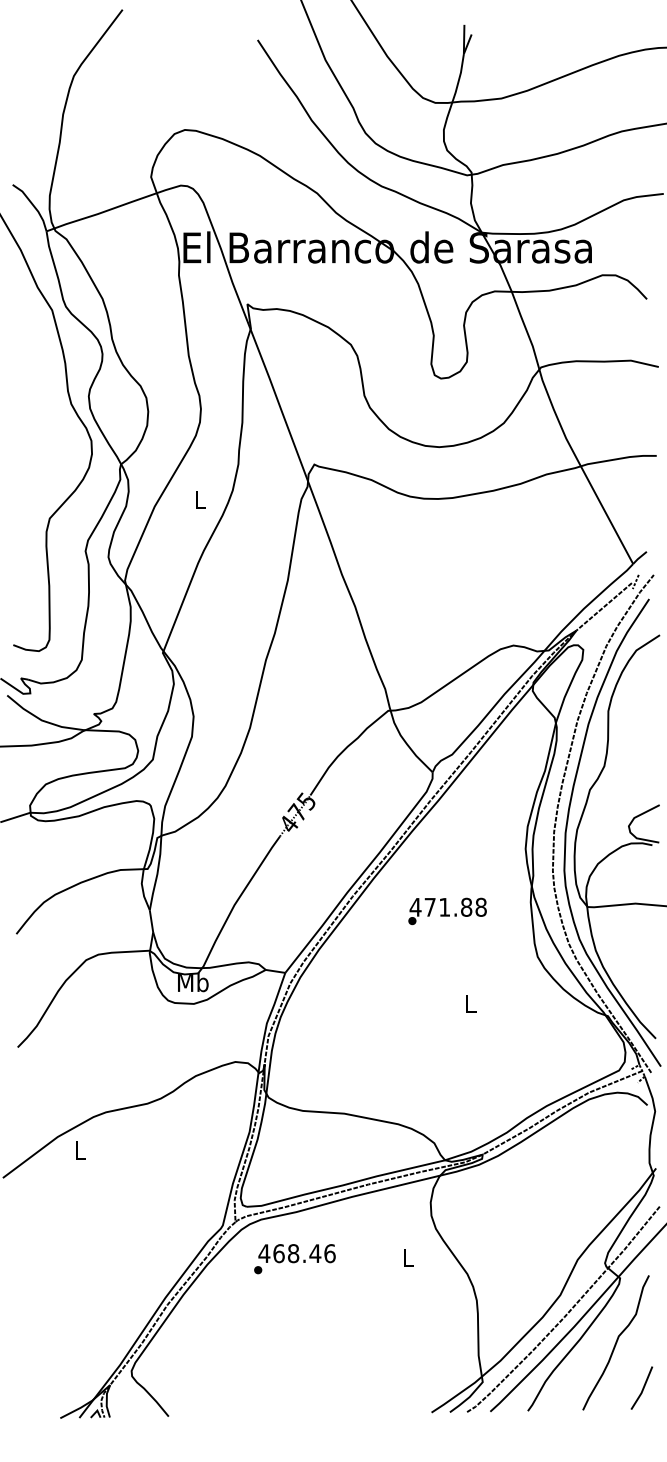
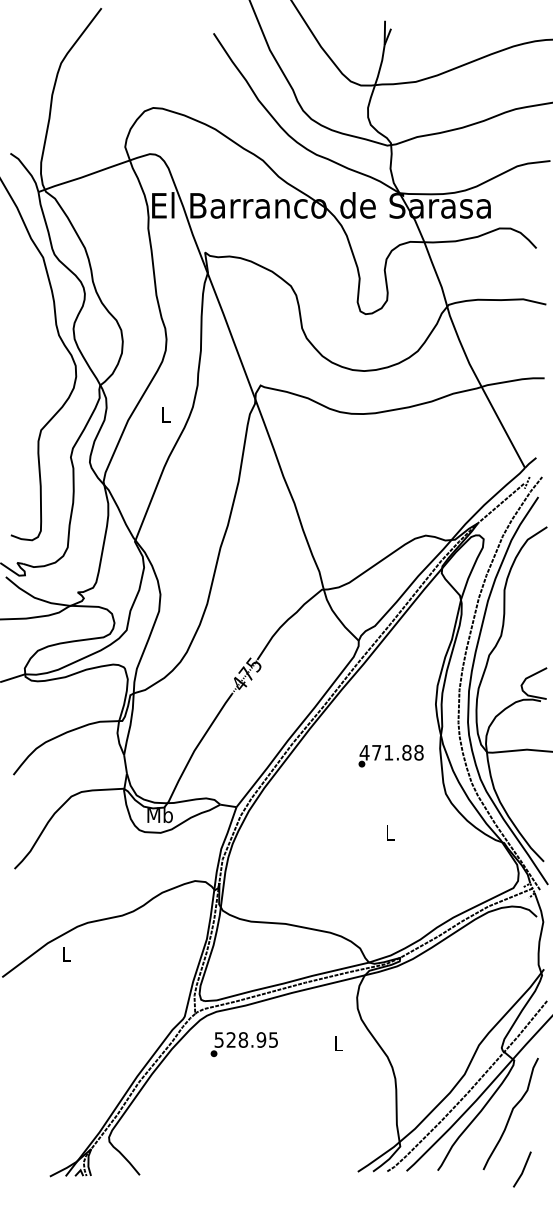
text: (446, 910) -> (390, 755), moved
text: (297, 1253) -> (246, 1039), 468.46 -> 528.95
line: (642, 1388) -> (522, 1169), moved

